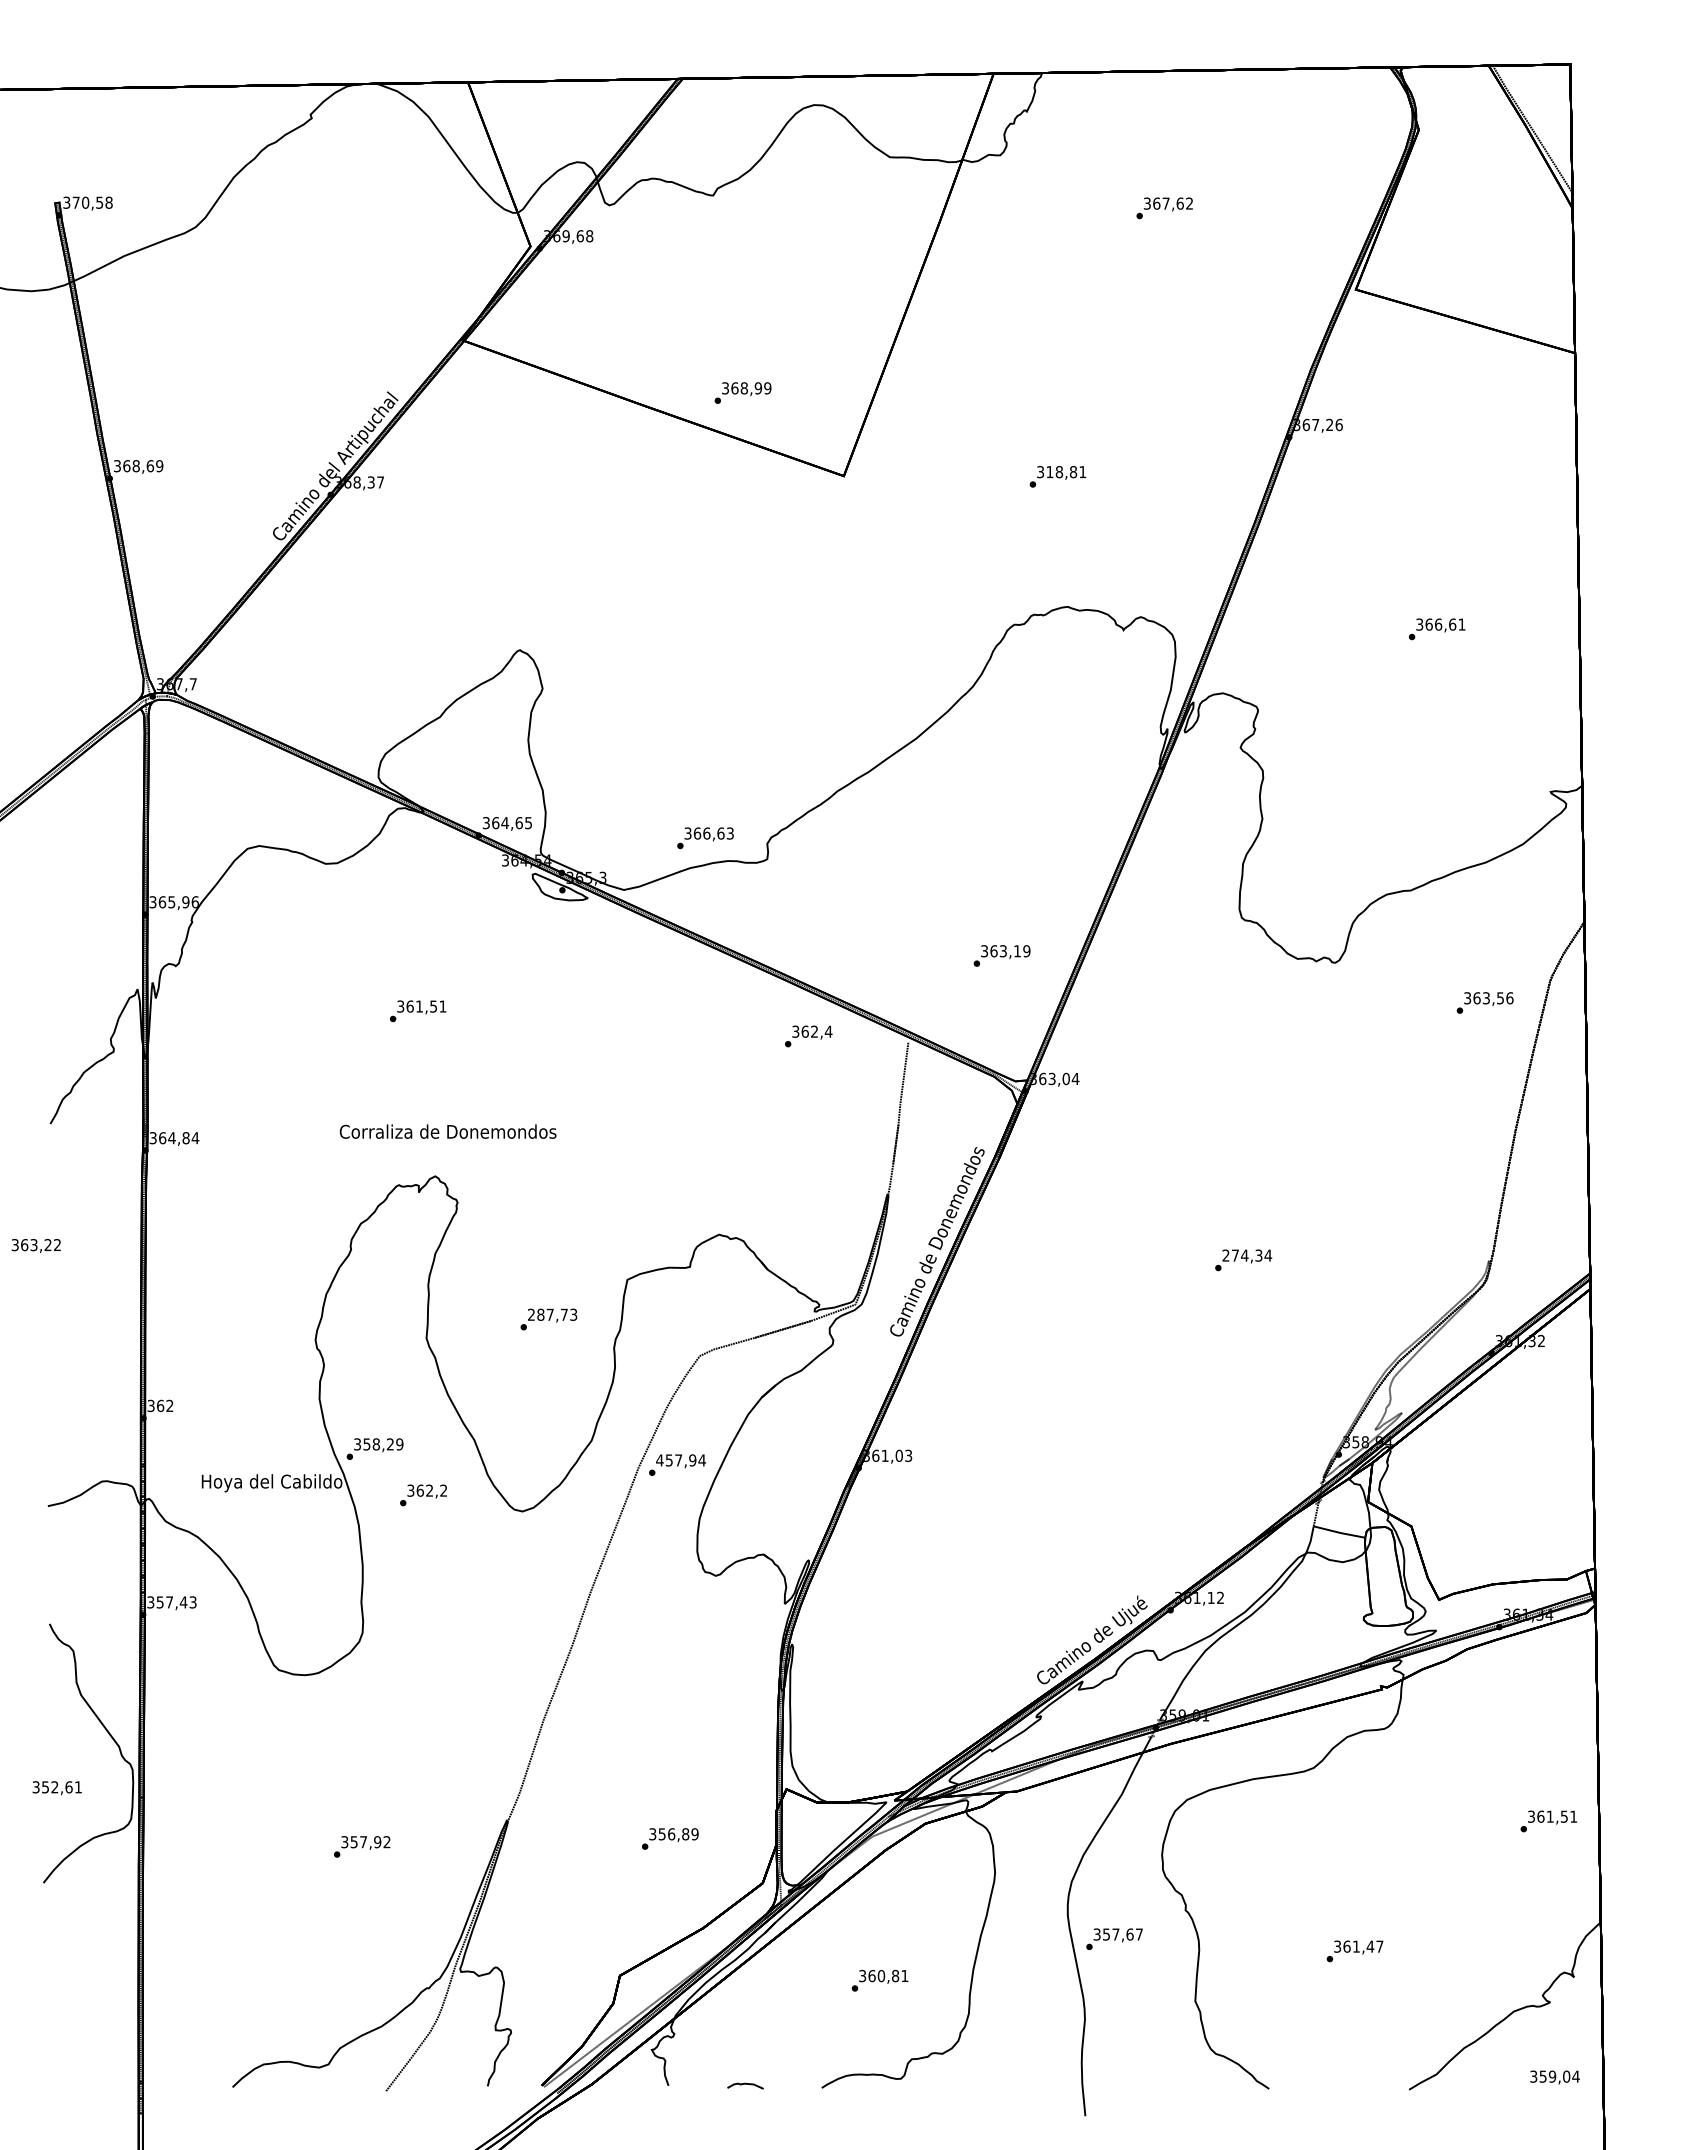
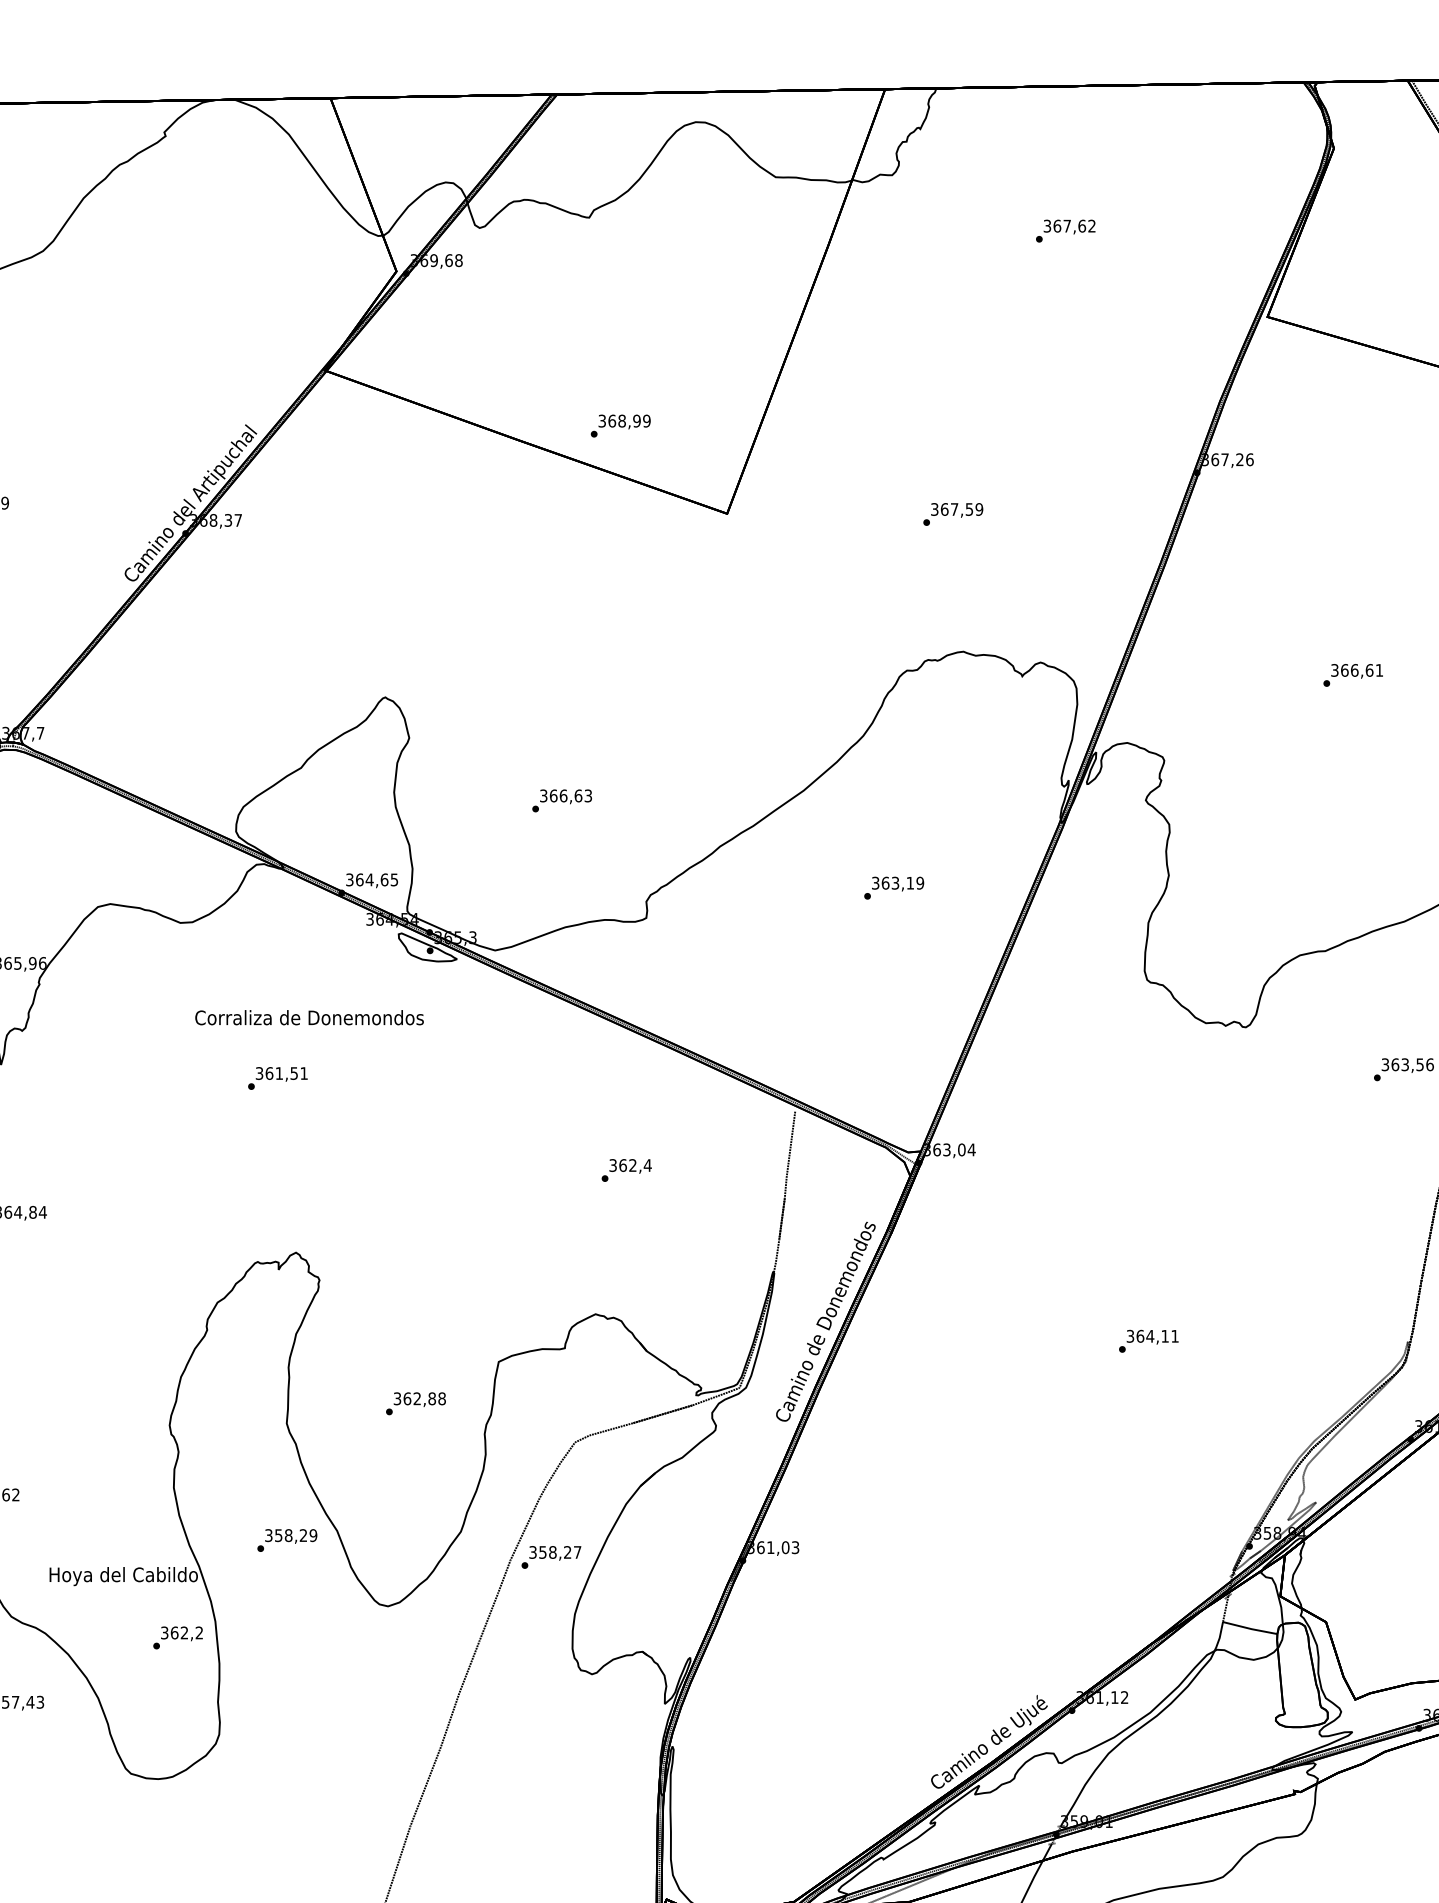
text: (1066, 472) -> (962, 509), 318,81 -> 367,59
text: (705, 838) -> (562, 801), moved
text: (1001, 955) -> (893, 887), moved
text: (808, 1036) -> (626, 1170), moved
text: (447, 1131) -> (308, 1017), moved
text: (1247, 1255) -> (1153, 1336), 274,34 -> 364,11
text: (552, 1314) -> (419, 1398), 287,73 -> 362,88
text: (374, 1448) -> (286, 1539), moved
text: (680, 1460) -> (554, 1552), 457,94 -> 358,27
text: (423, 1495) -> (178, 1638), moved

